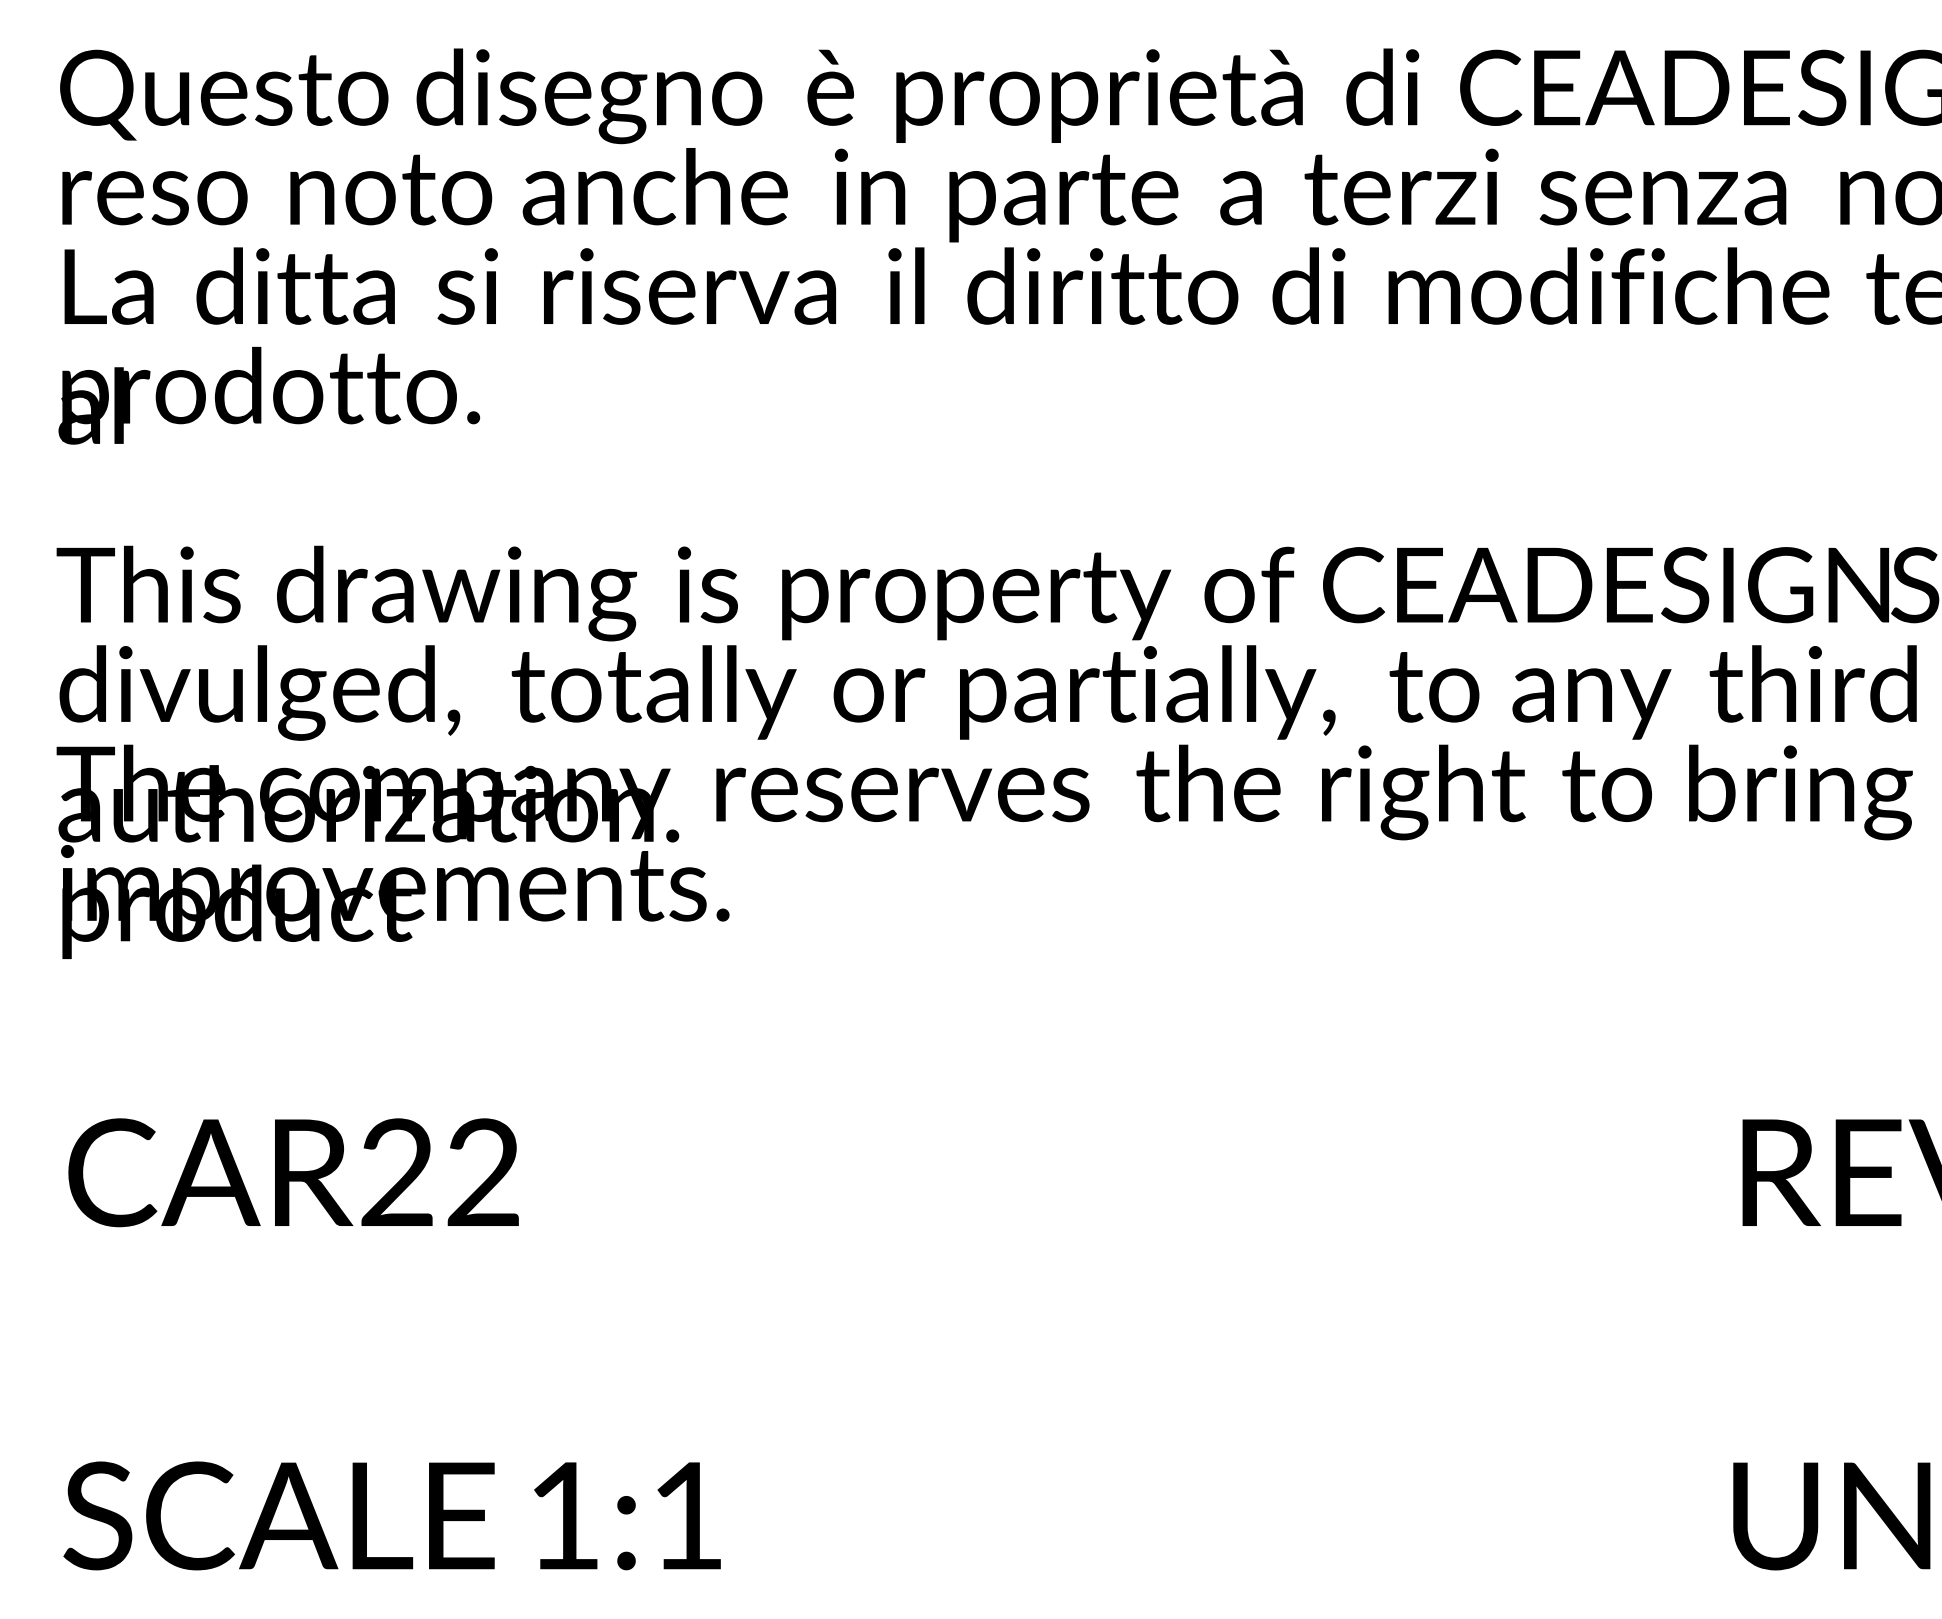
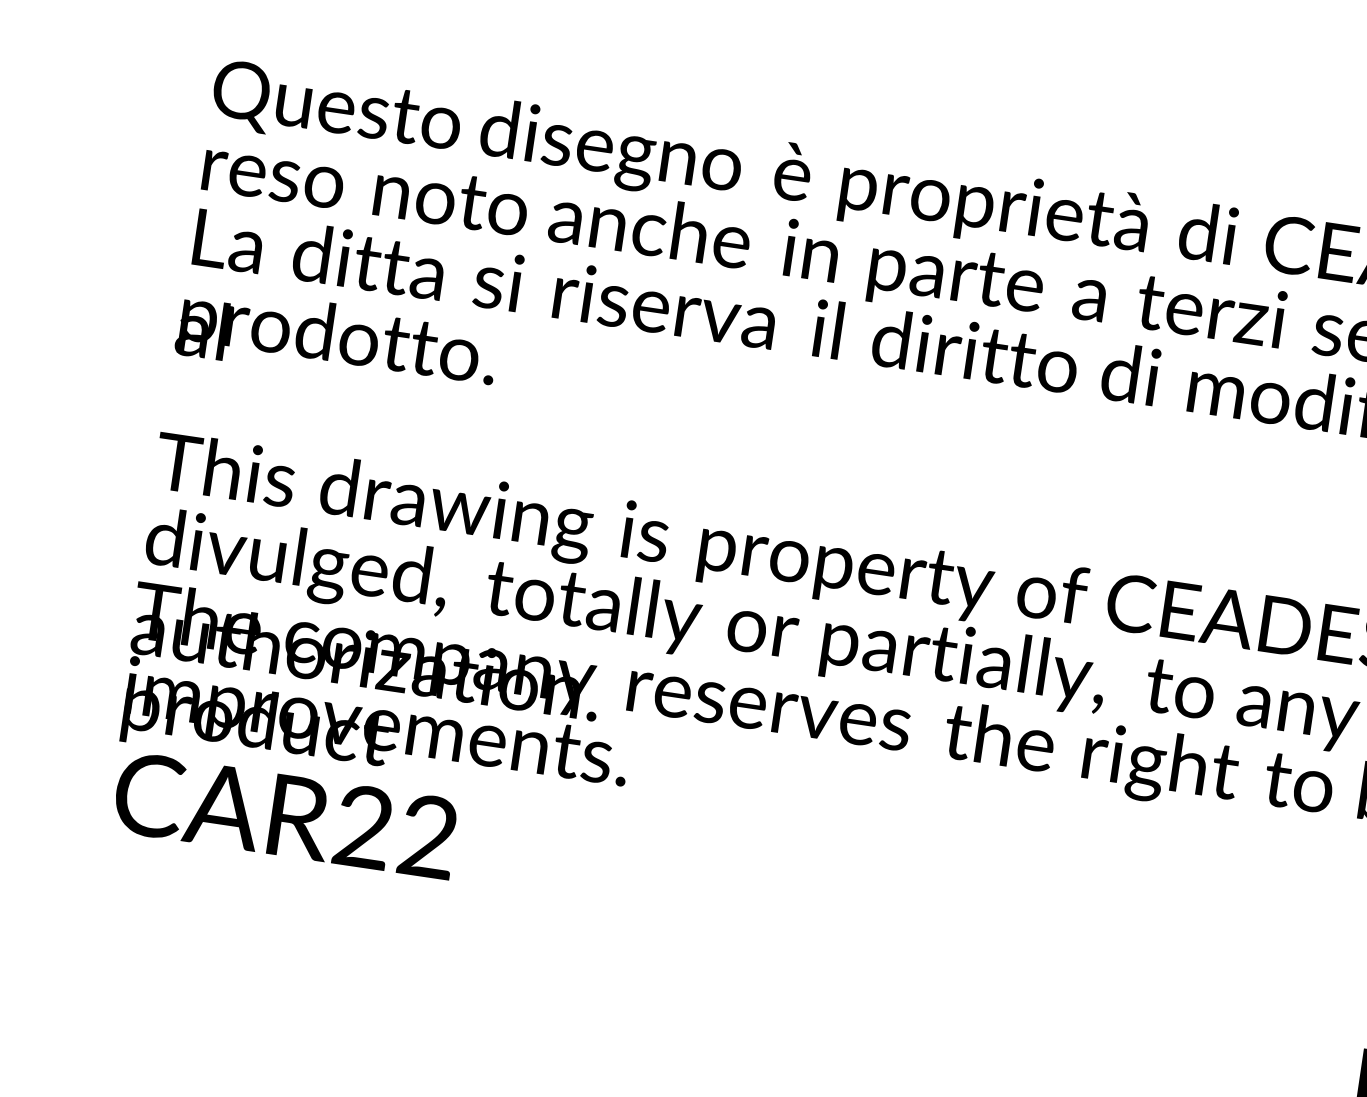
text: (293, 1172) -> (285, 815), moved

